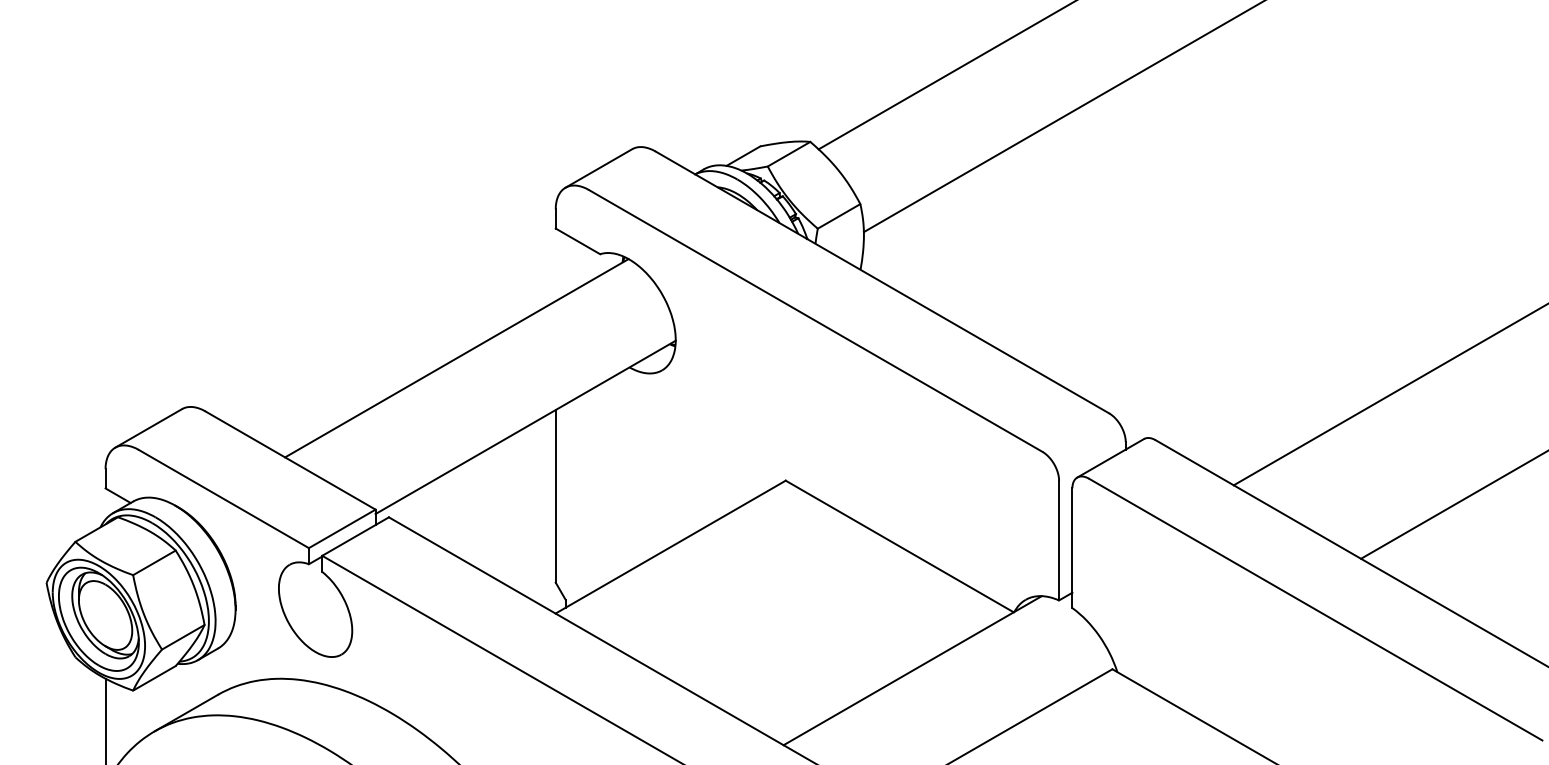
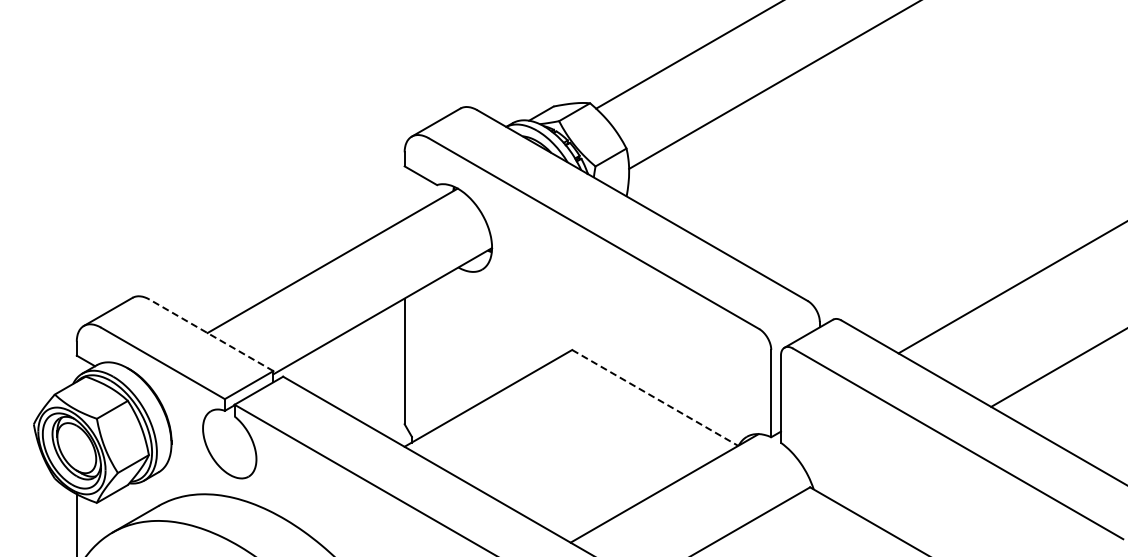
line: (290, 460) -> (211, 335), solid -> dashed
line: (900, 545) -> (655, 397), solid -> dashed

